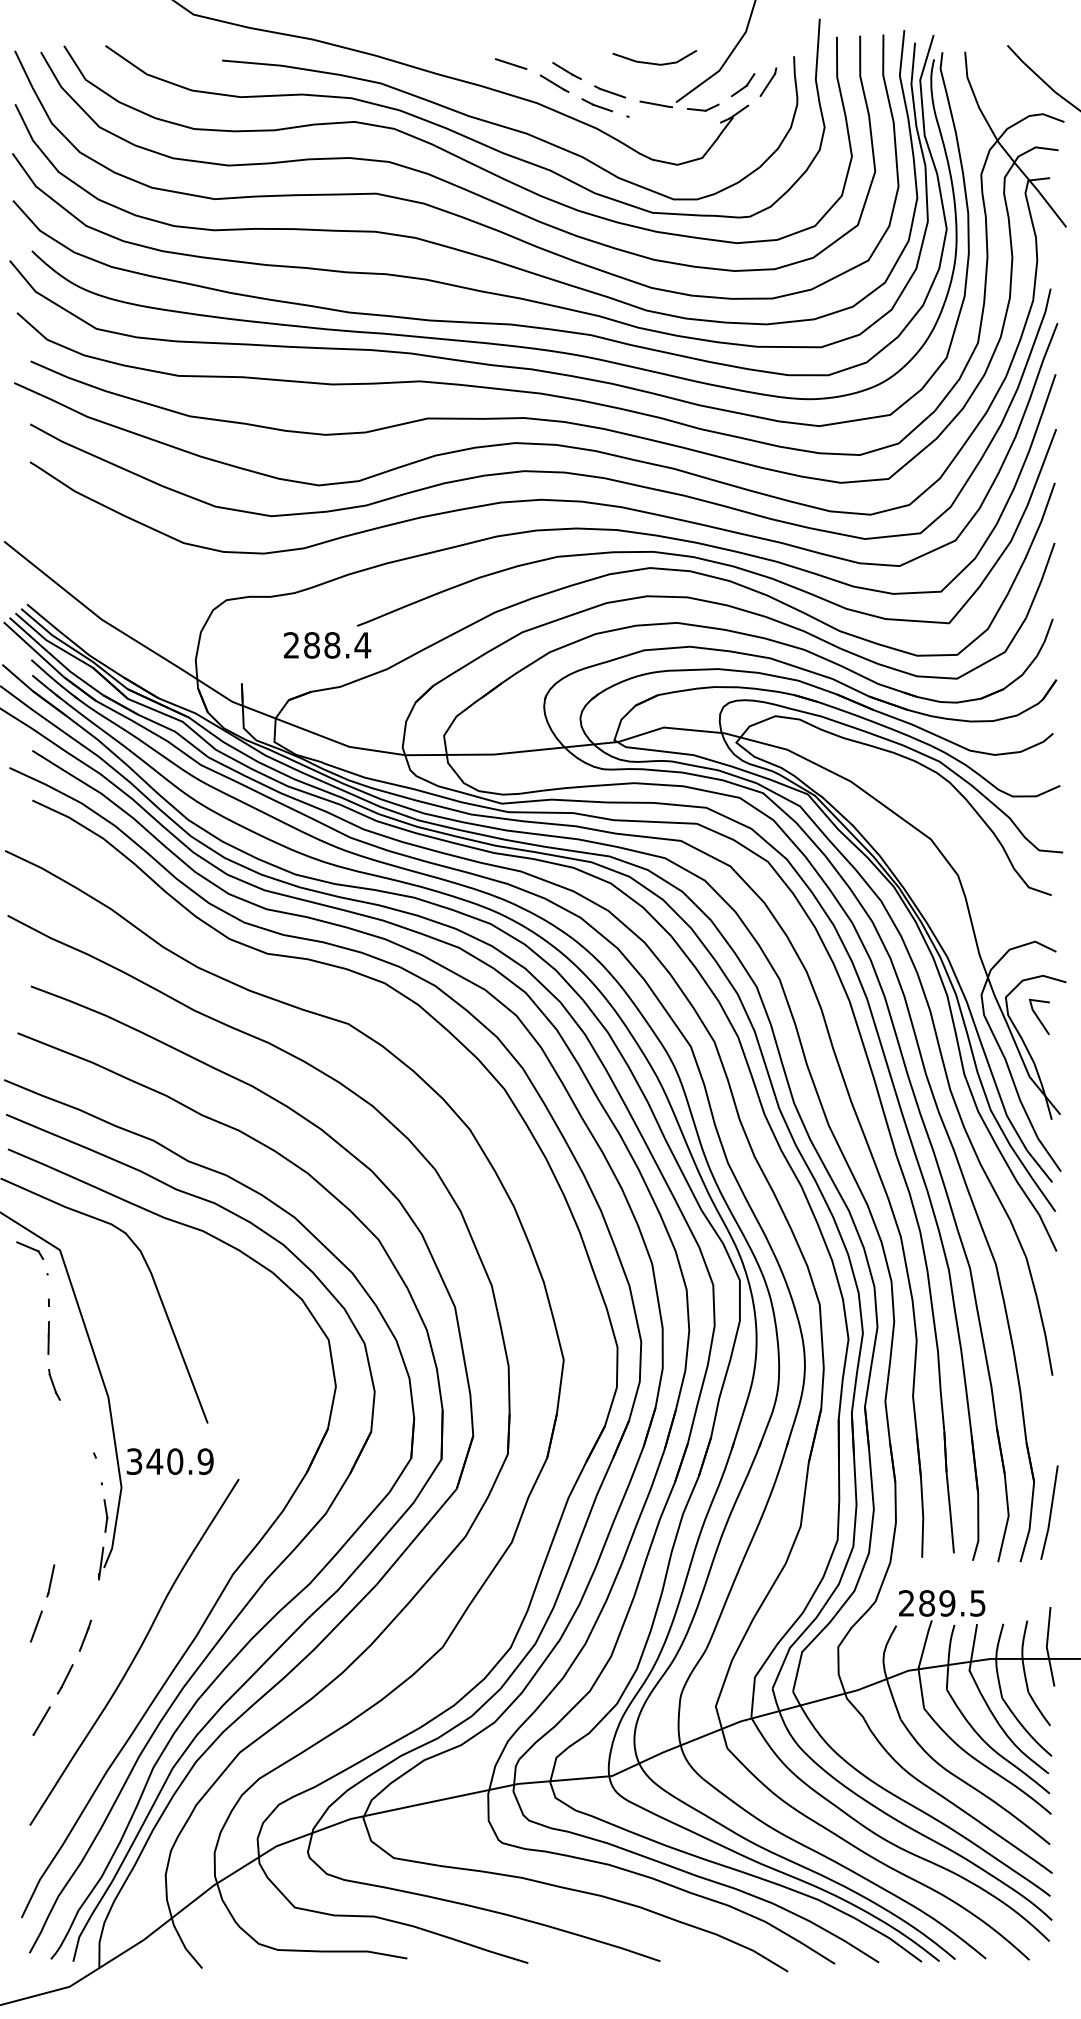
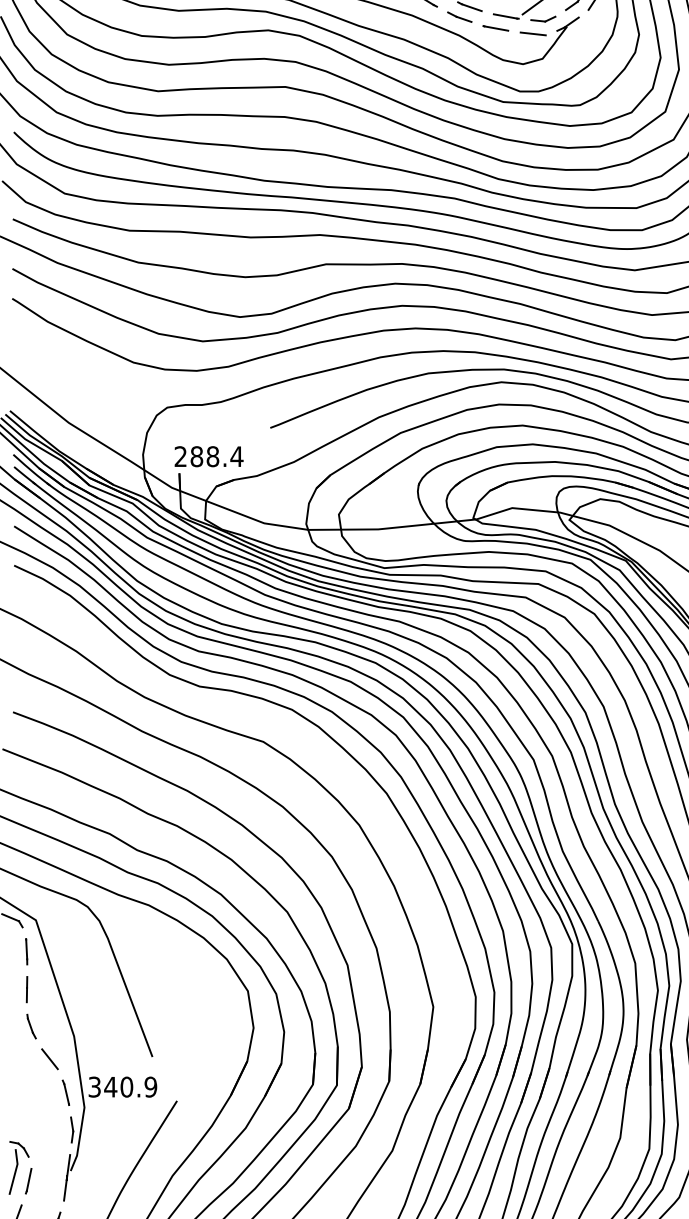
line: (643, 119) -> (496, 28), added
line: (690, 126) -> (533, 33), added
text: (327, 645) -> (209, 456), moved
line: (47, 1286) -> (26, 948), added
line: (77, 1425) -> (49, 1058), added
line: (98, 1470) -> (66, 1094), added
part: (38, 1564) -> (19, 1168), added
line: (96, 1592) -> (64, 1190), added

